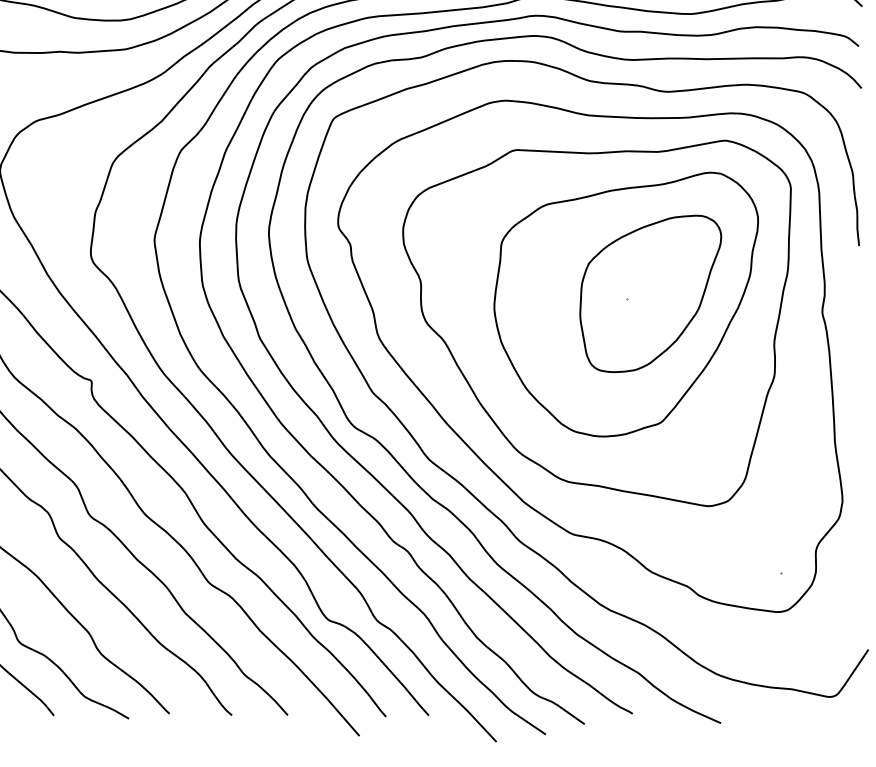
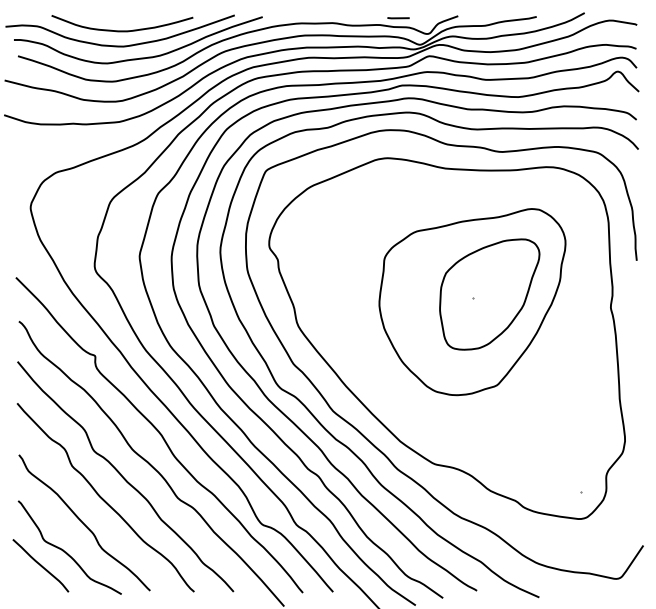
part: (596, 323) -> (451, 315), removed

